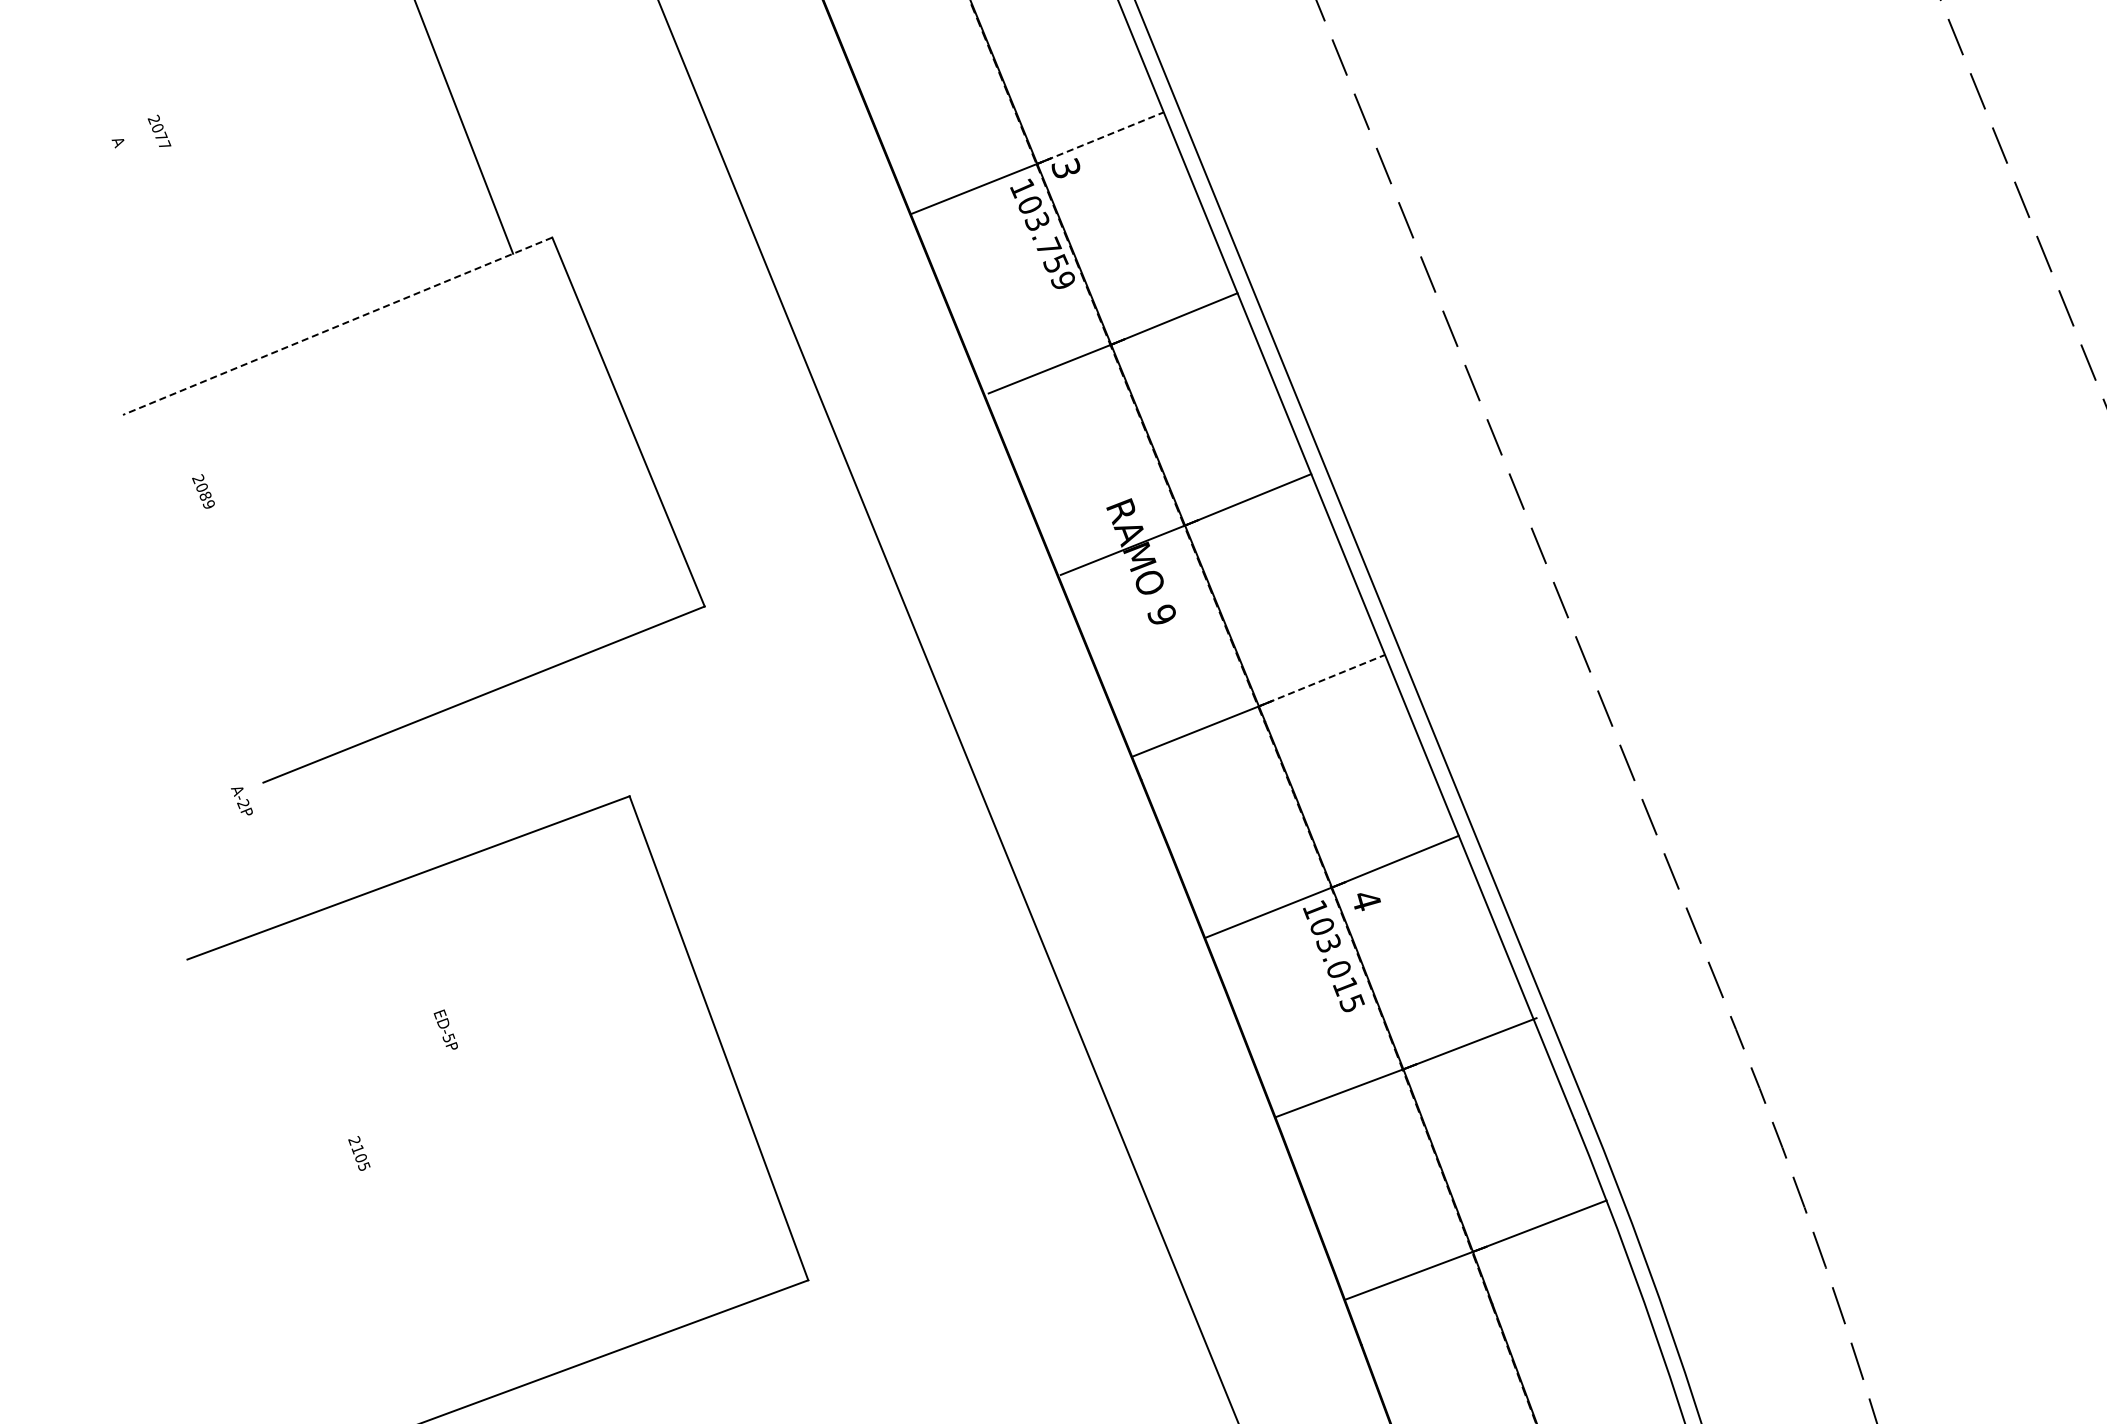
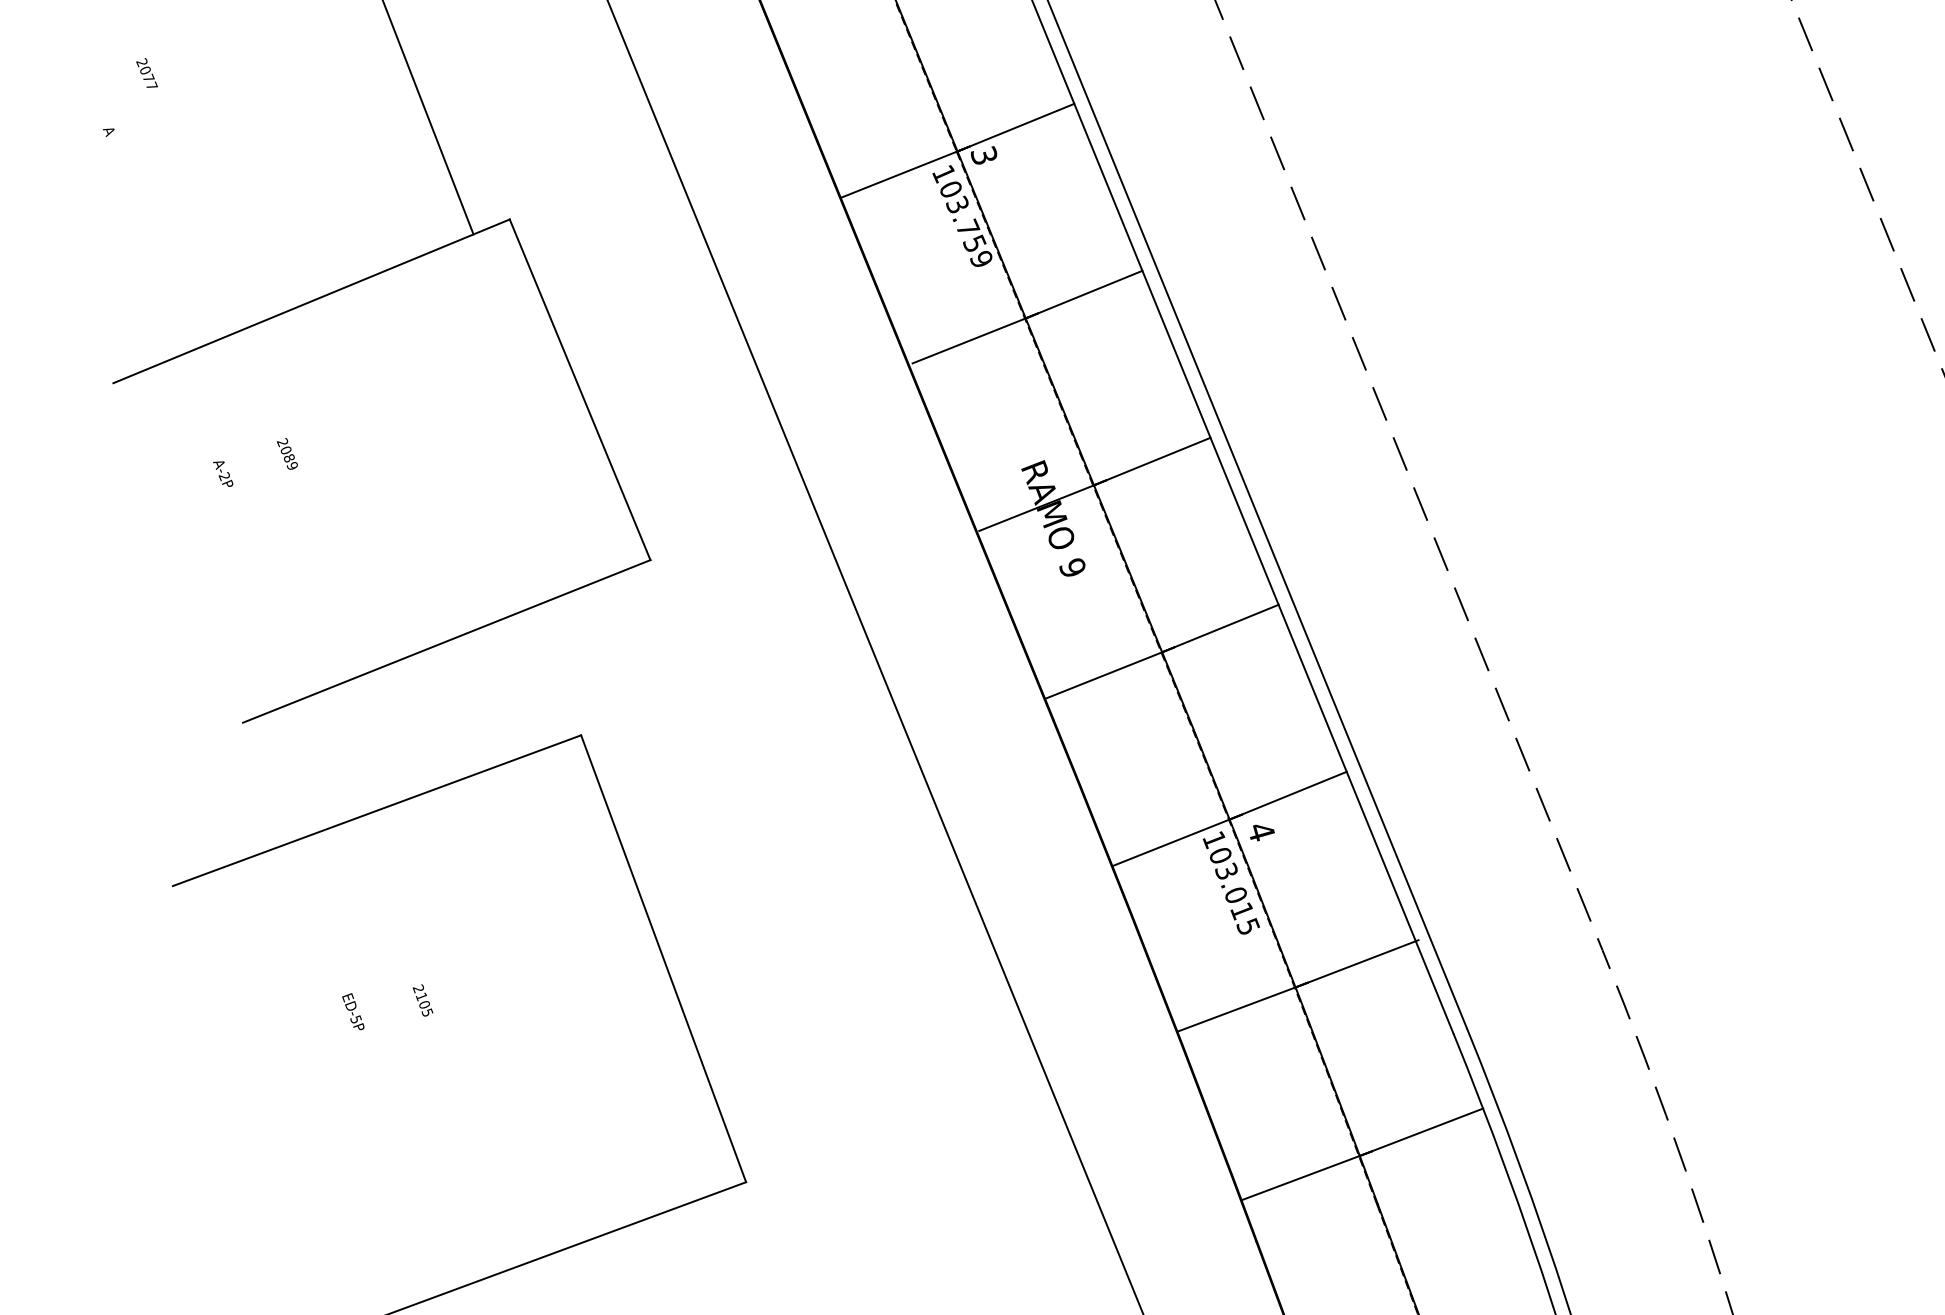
text: (159, 130) -> (147, 72), moved
line: (1100, 138) -> (1015, 127), dashed -> solid
line: (337, 326) -> (311, 301), dashed -> solid
text: (203, 491) -> (287, 453), moved
line: (1321, 680) -> (1219, 628), dashed -> solid
text: (241, 801) -> (222, 474), moved
text: (445, 1029) -> (352, 1011), moved
text: (359, 1153) -> (423, 1000), moved

